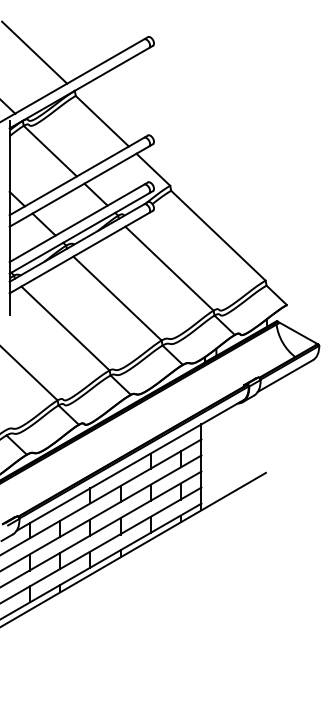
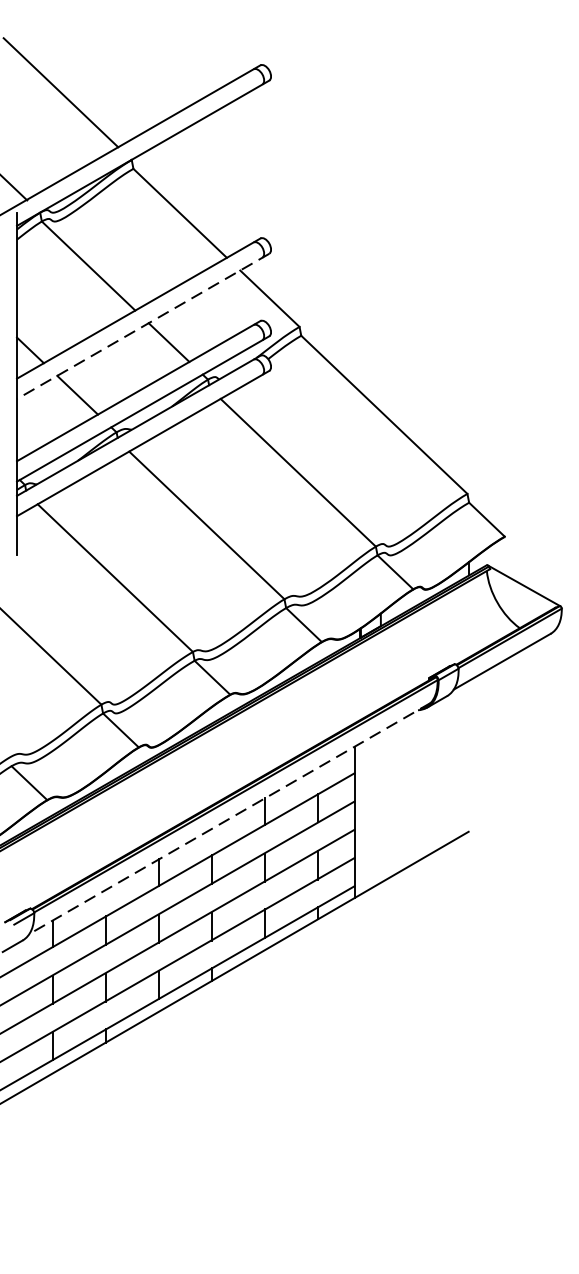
line: (81, 185) -> (143, 326), solid -> dashed
line: (130, 465) -> (229, 819), solid -> dashed

